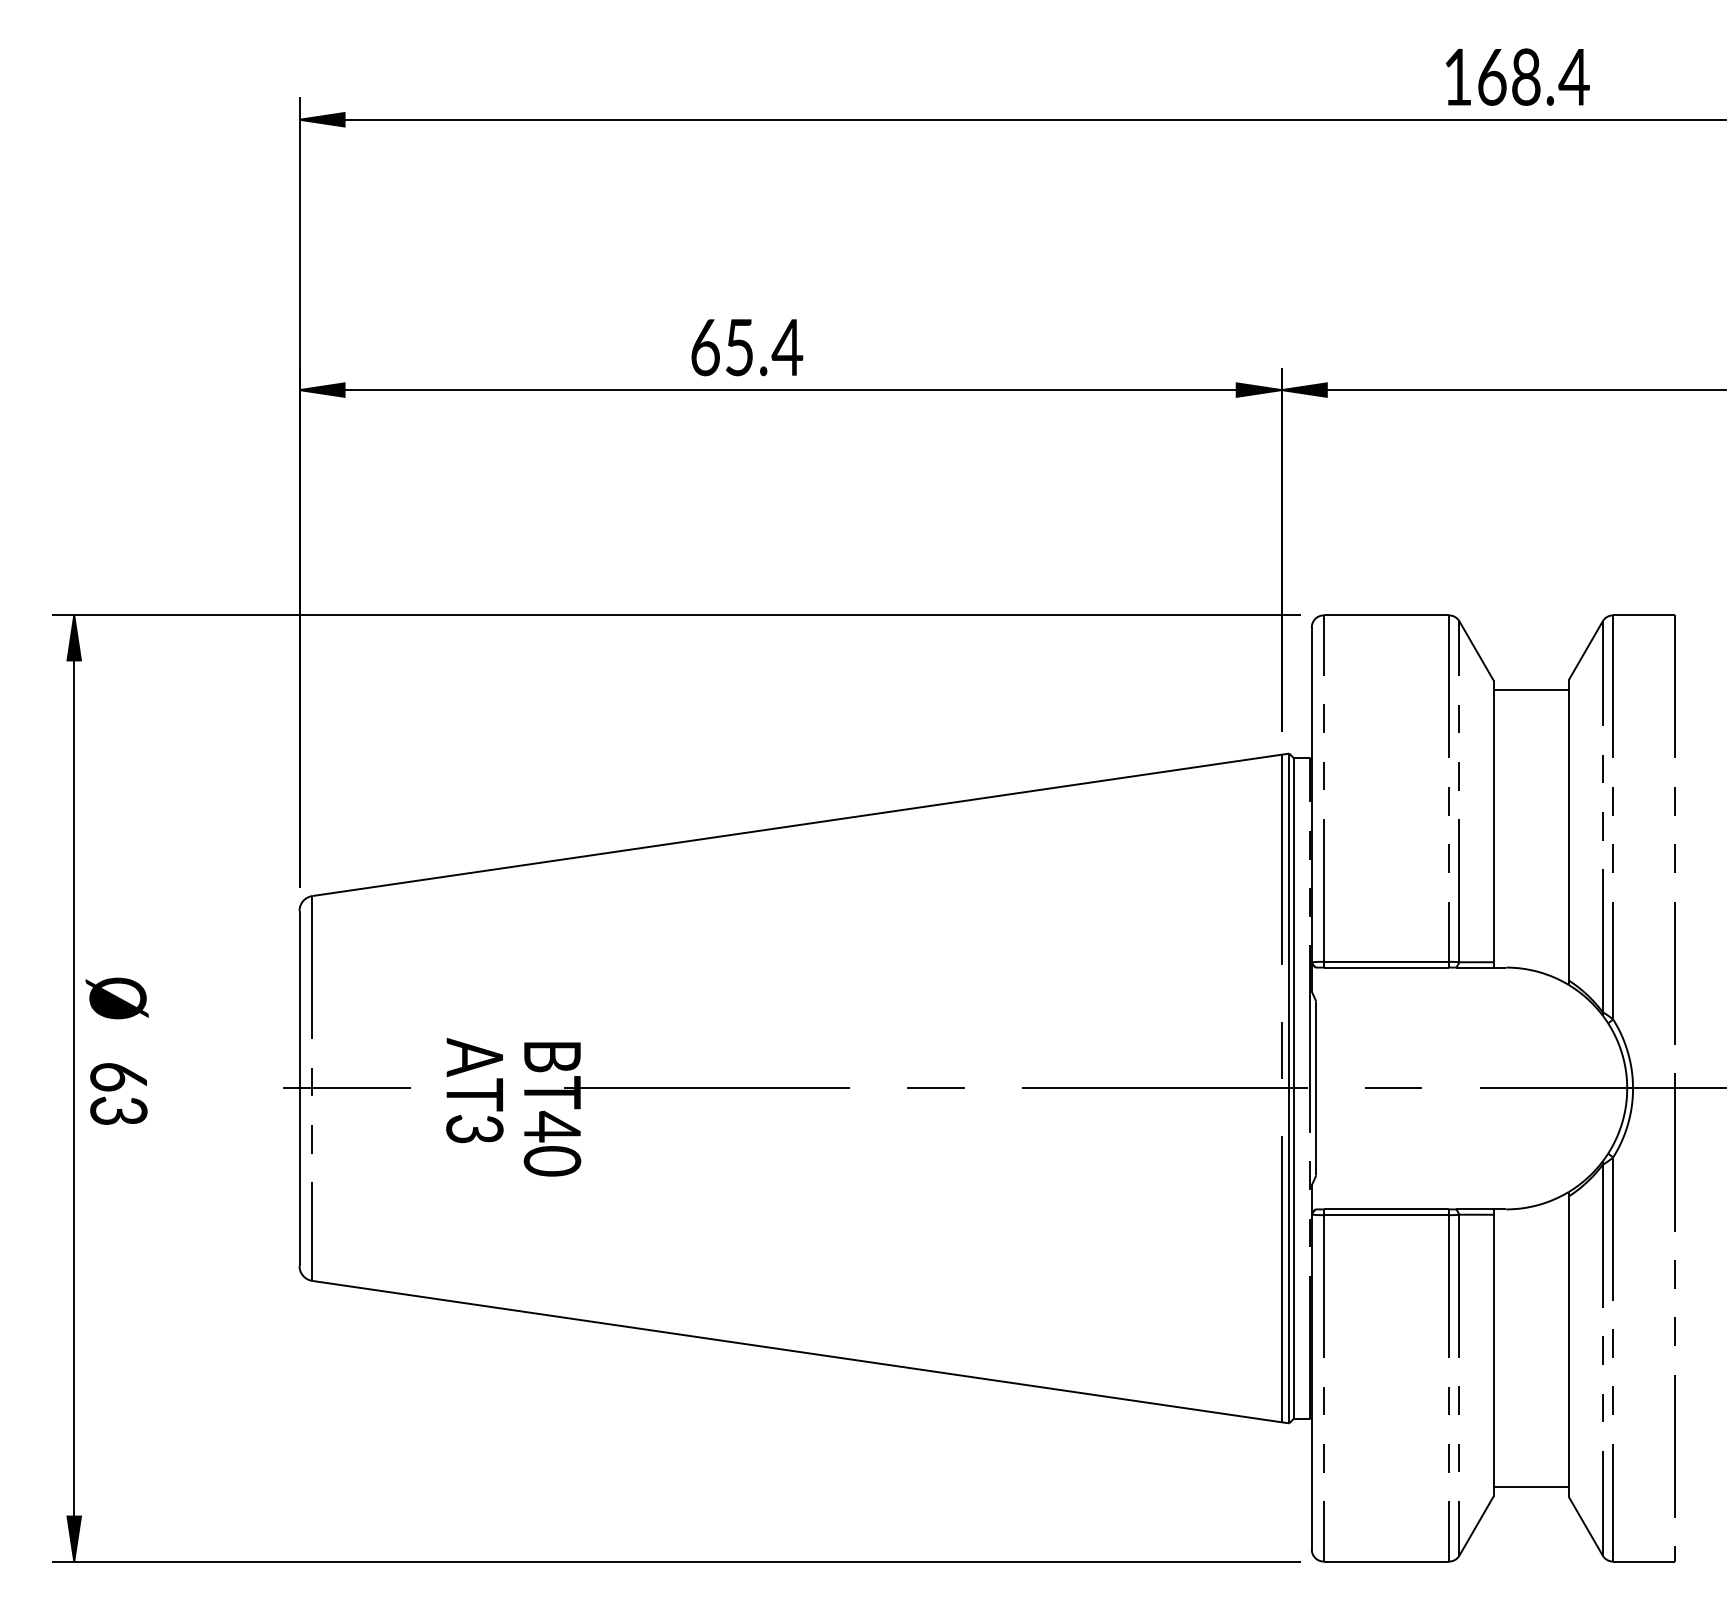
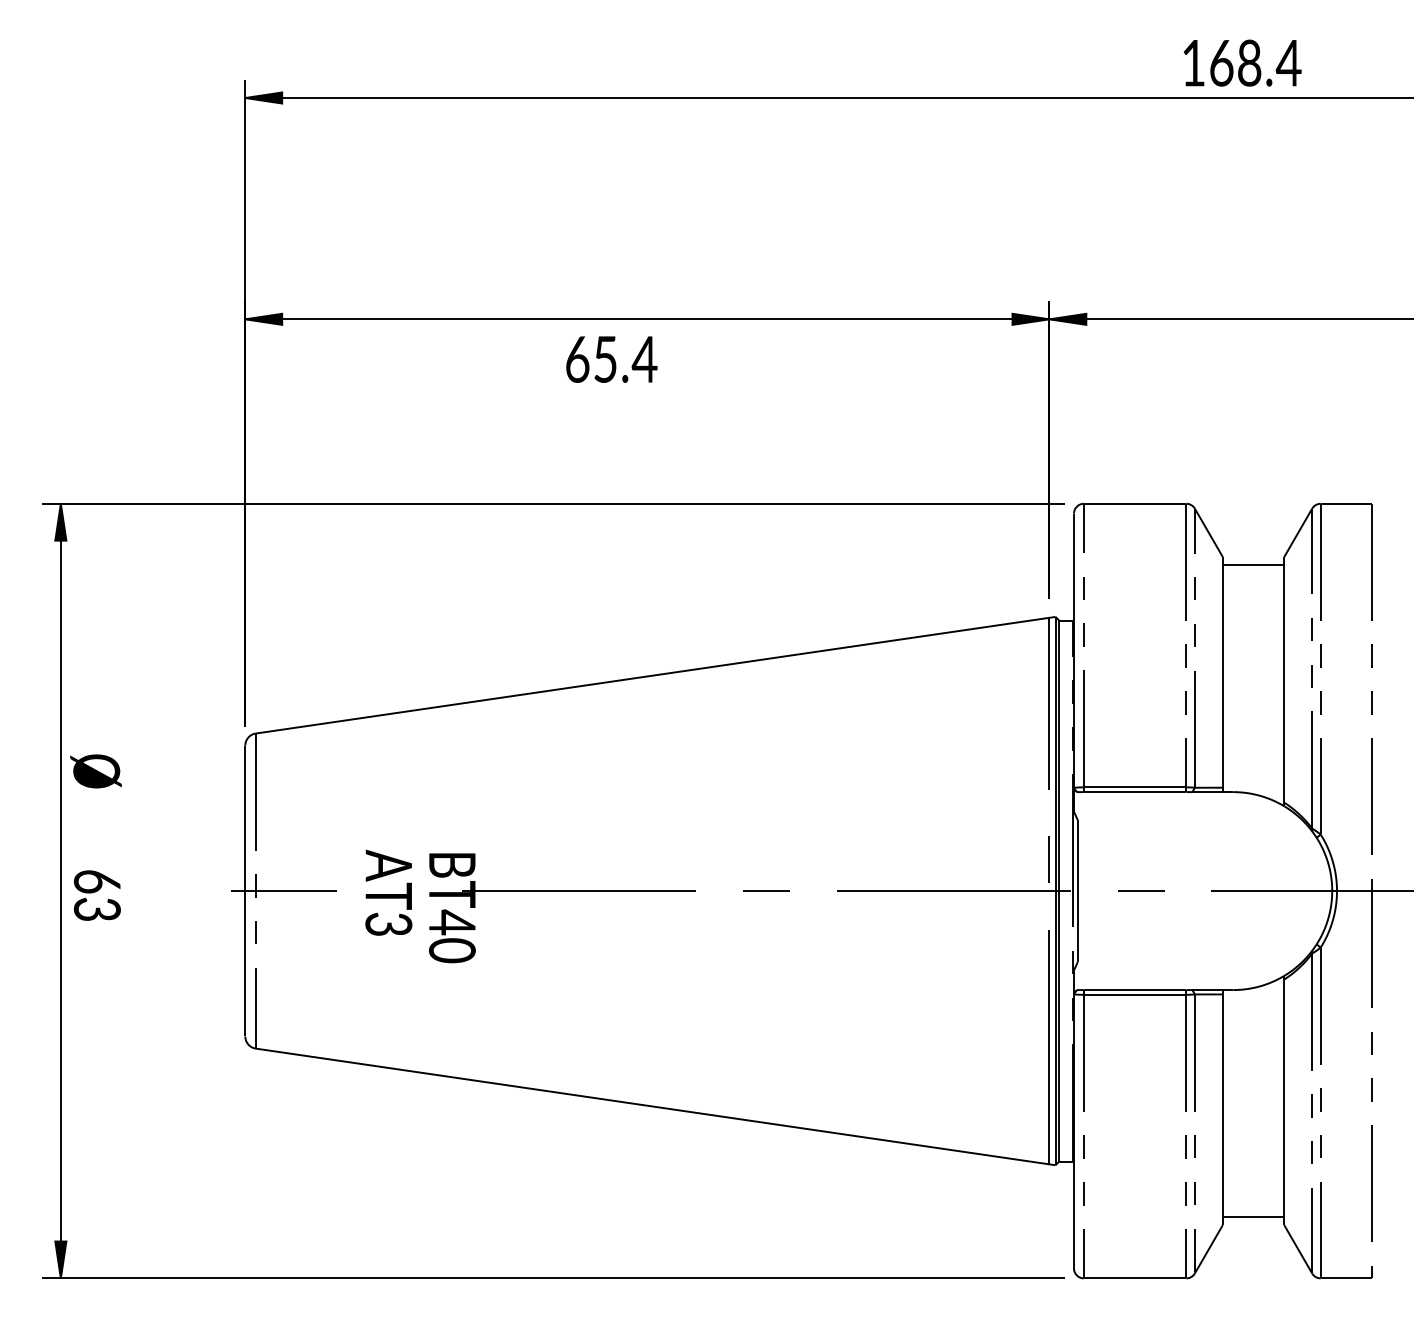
text: (746, 347) -> (611, 359), moved
text: (116, 998) -> (95, 771), moved

